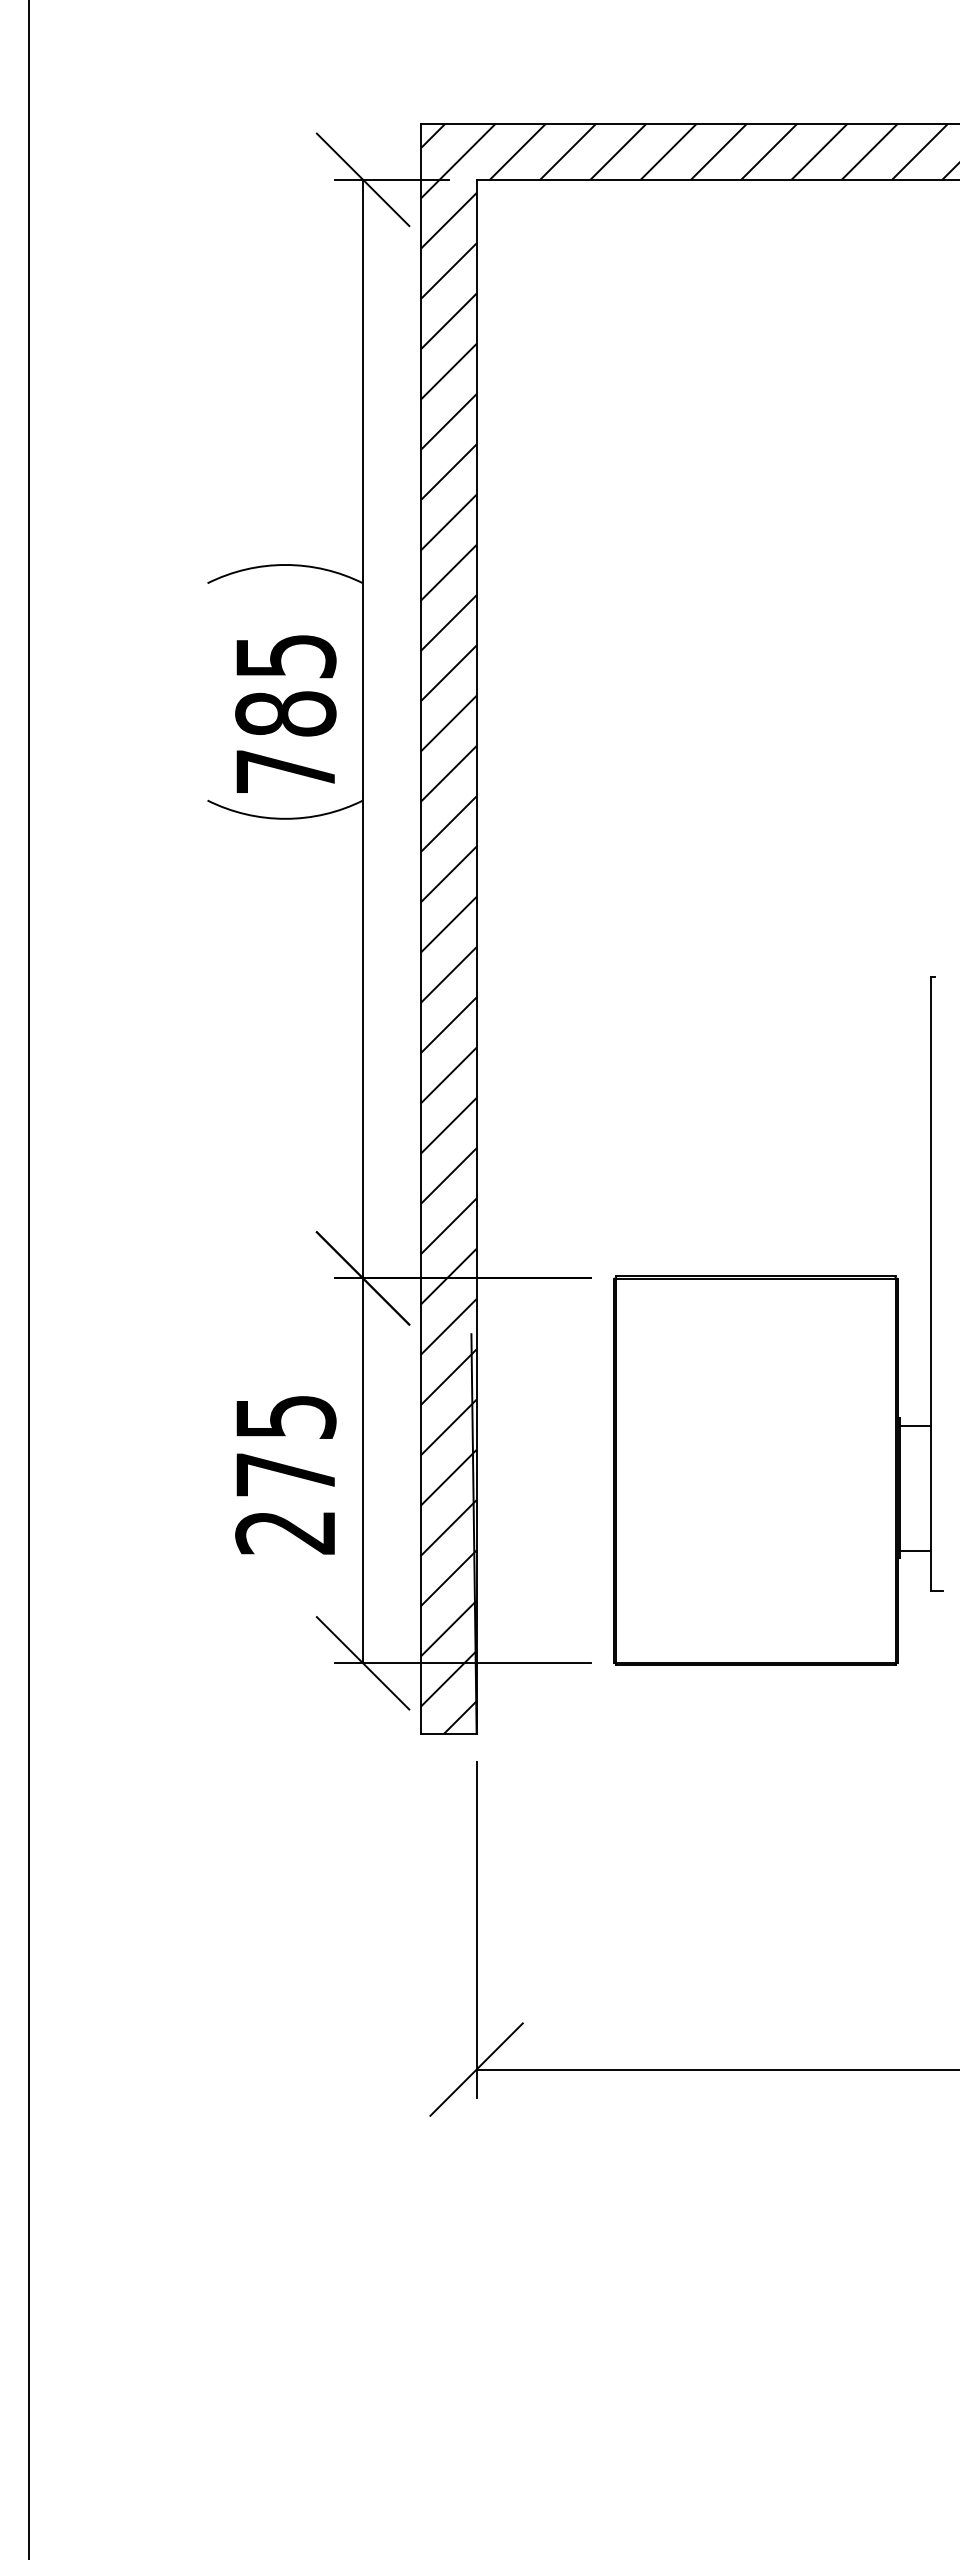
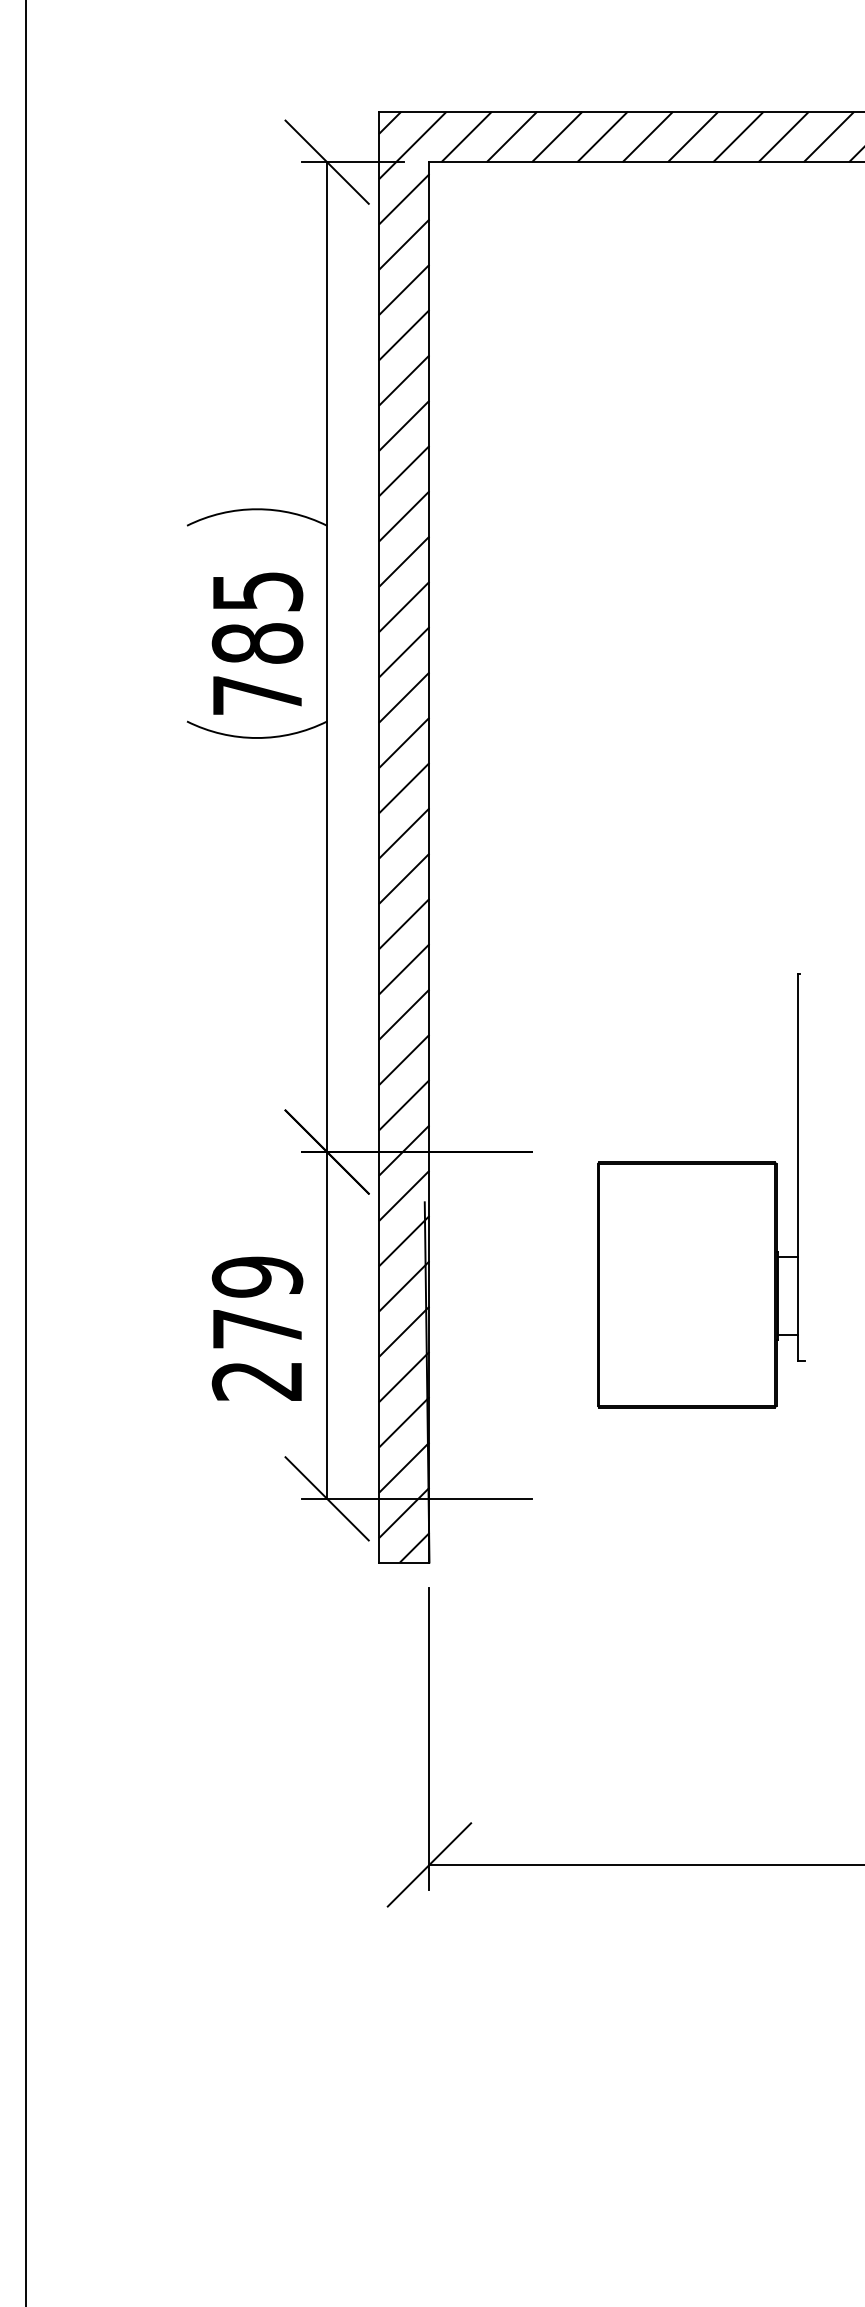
part: (778, 1320) -> (701, 1189), size x0.7
text: (285, 1417) -> (257, 1277), 275 -> 279

